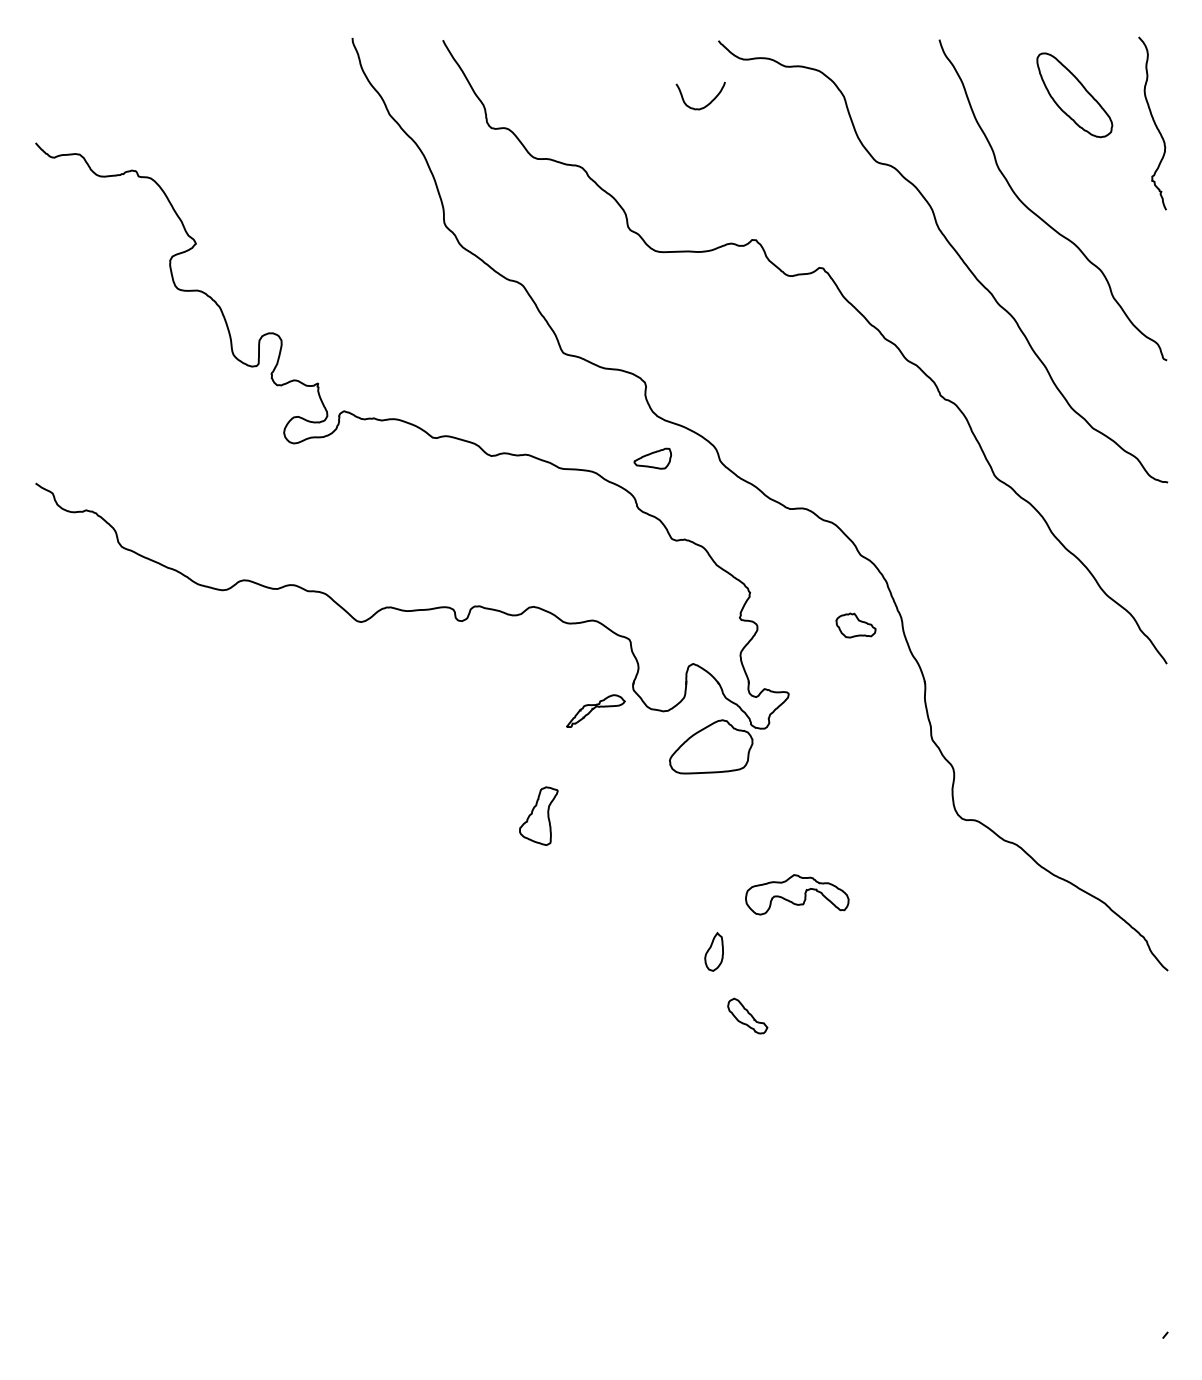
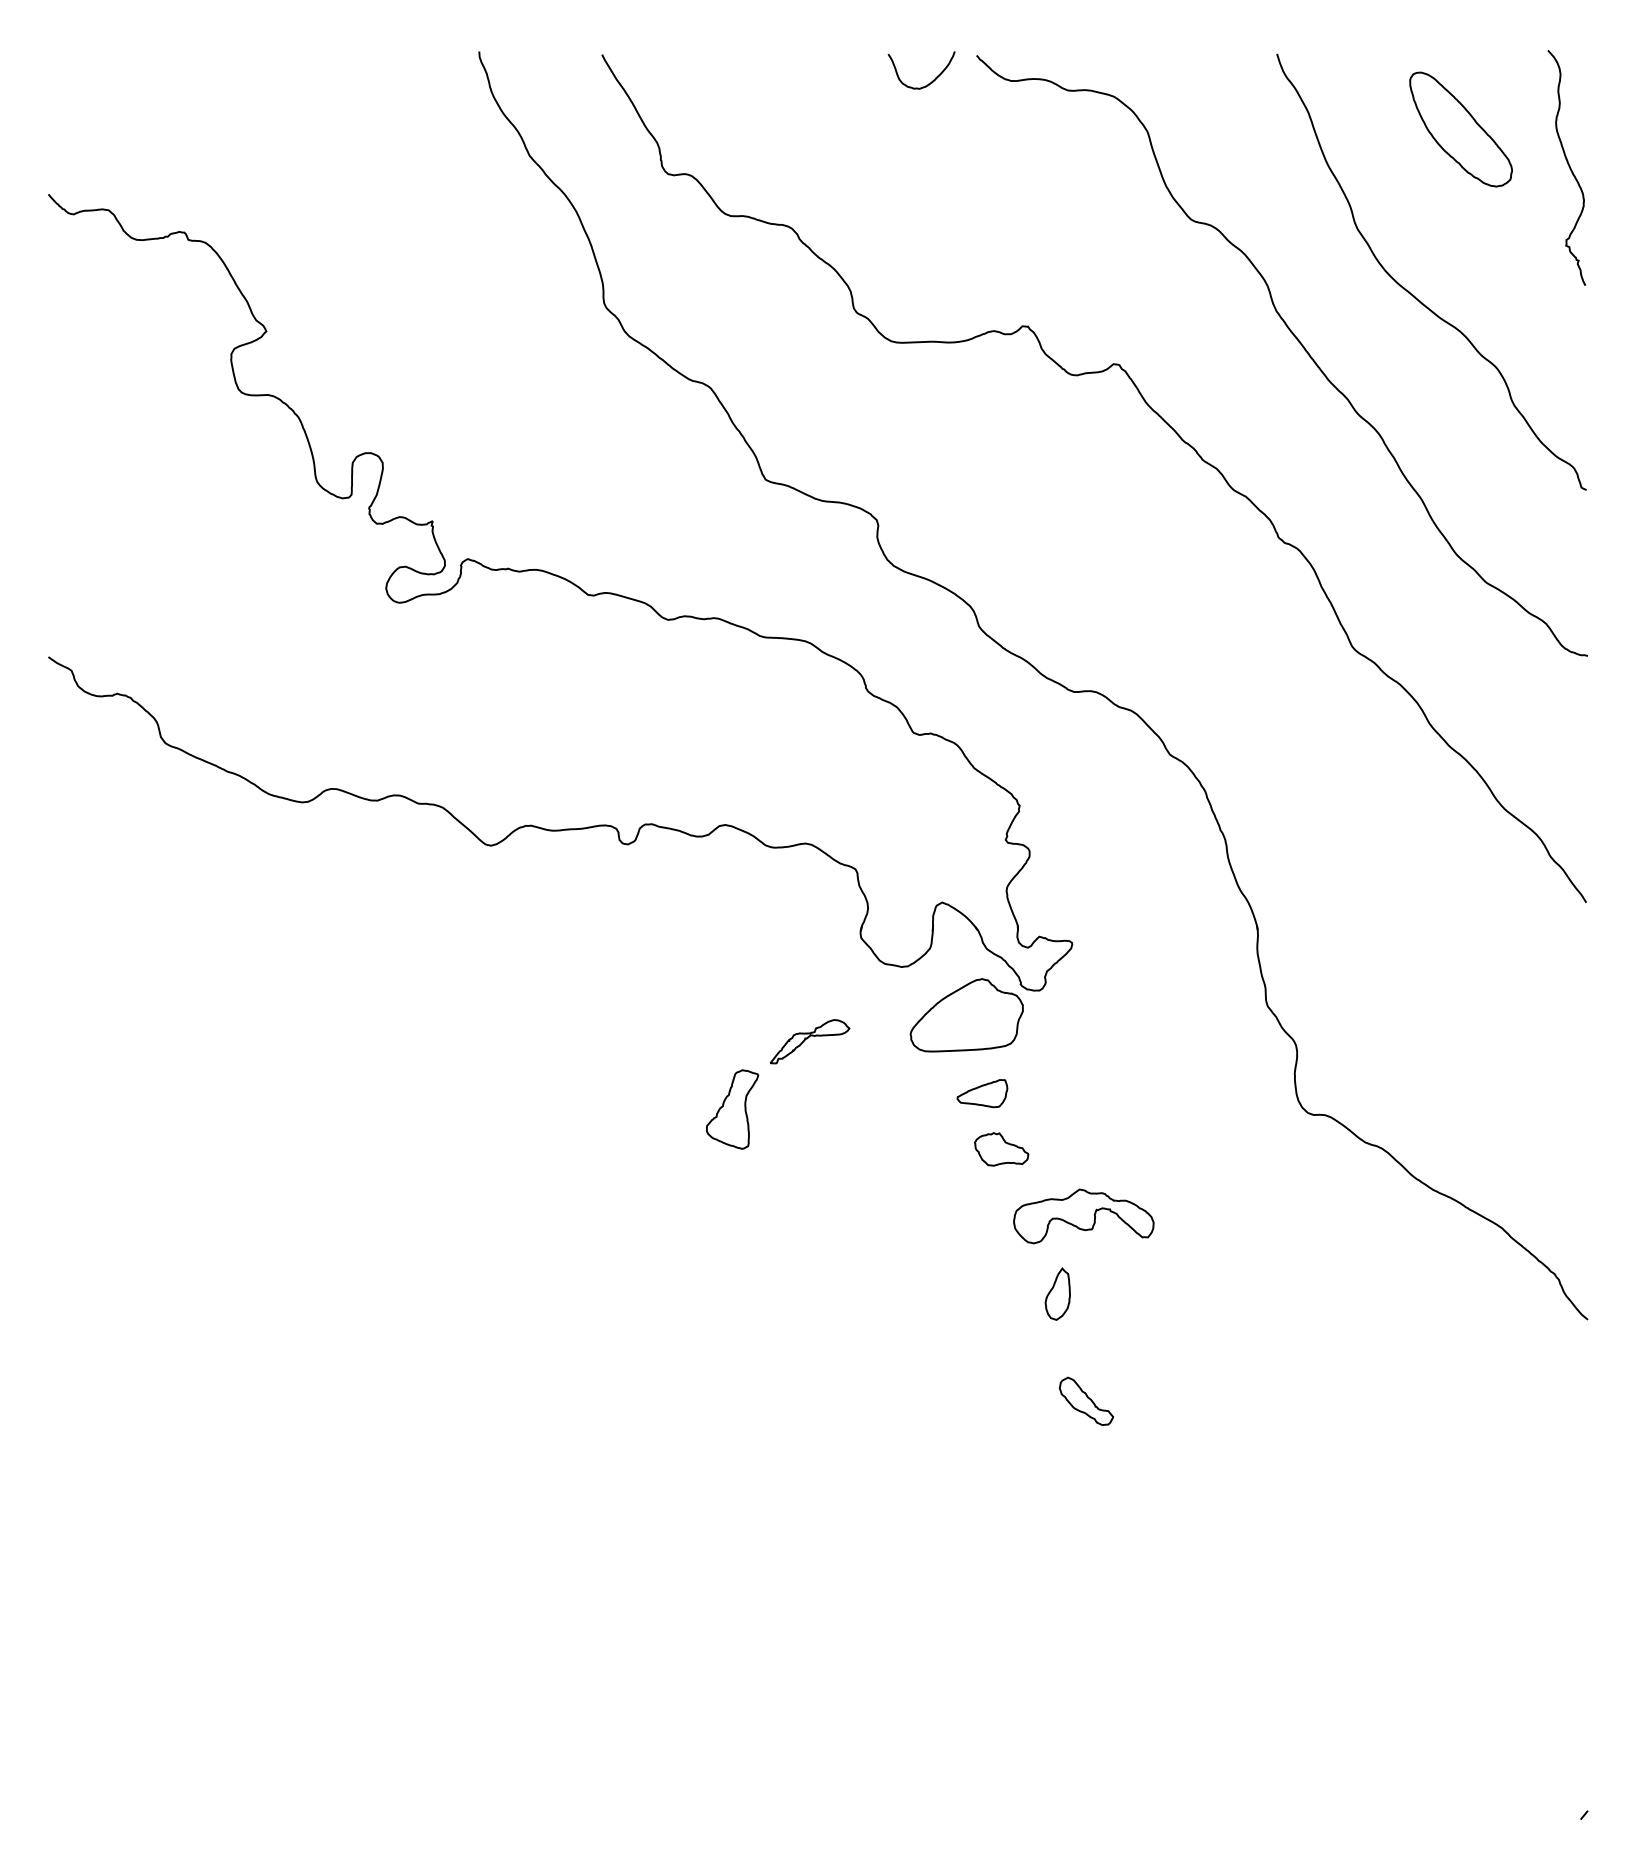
curve: (705, 105) -> (928, 83), moved
part: (652, 458) -> (982, 1093), moved
part: (855, 625) -> (1001, 1149), moved
part: (595, 710) -> (809, 1041), moved
part: (713, 951) -> (1057, 1293), moved
part: (747, 1015) -> (1086, 1400), moved

